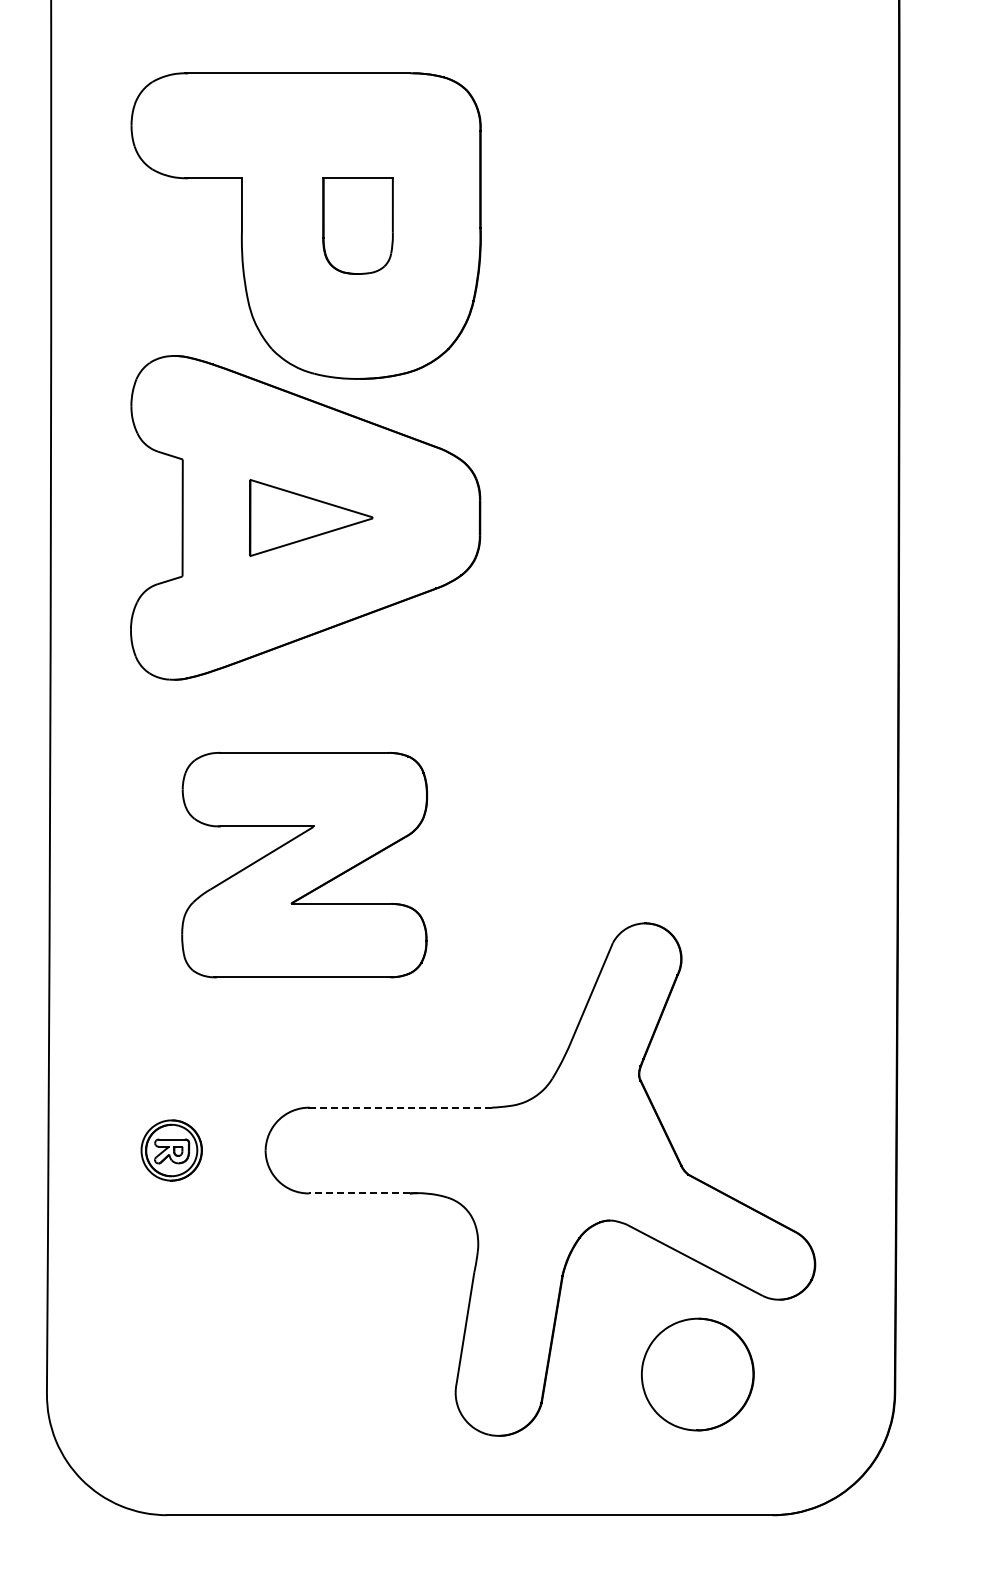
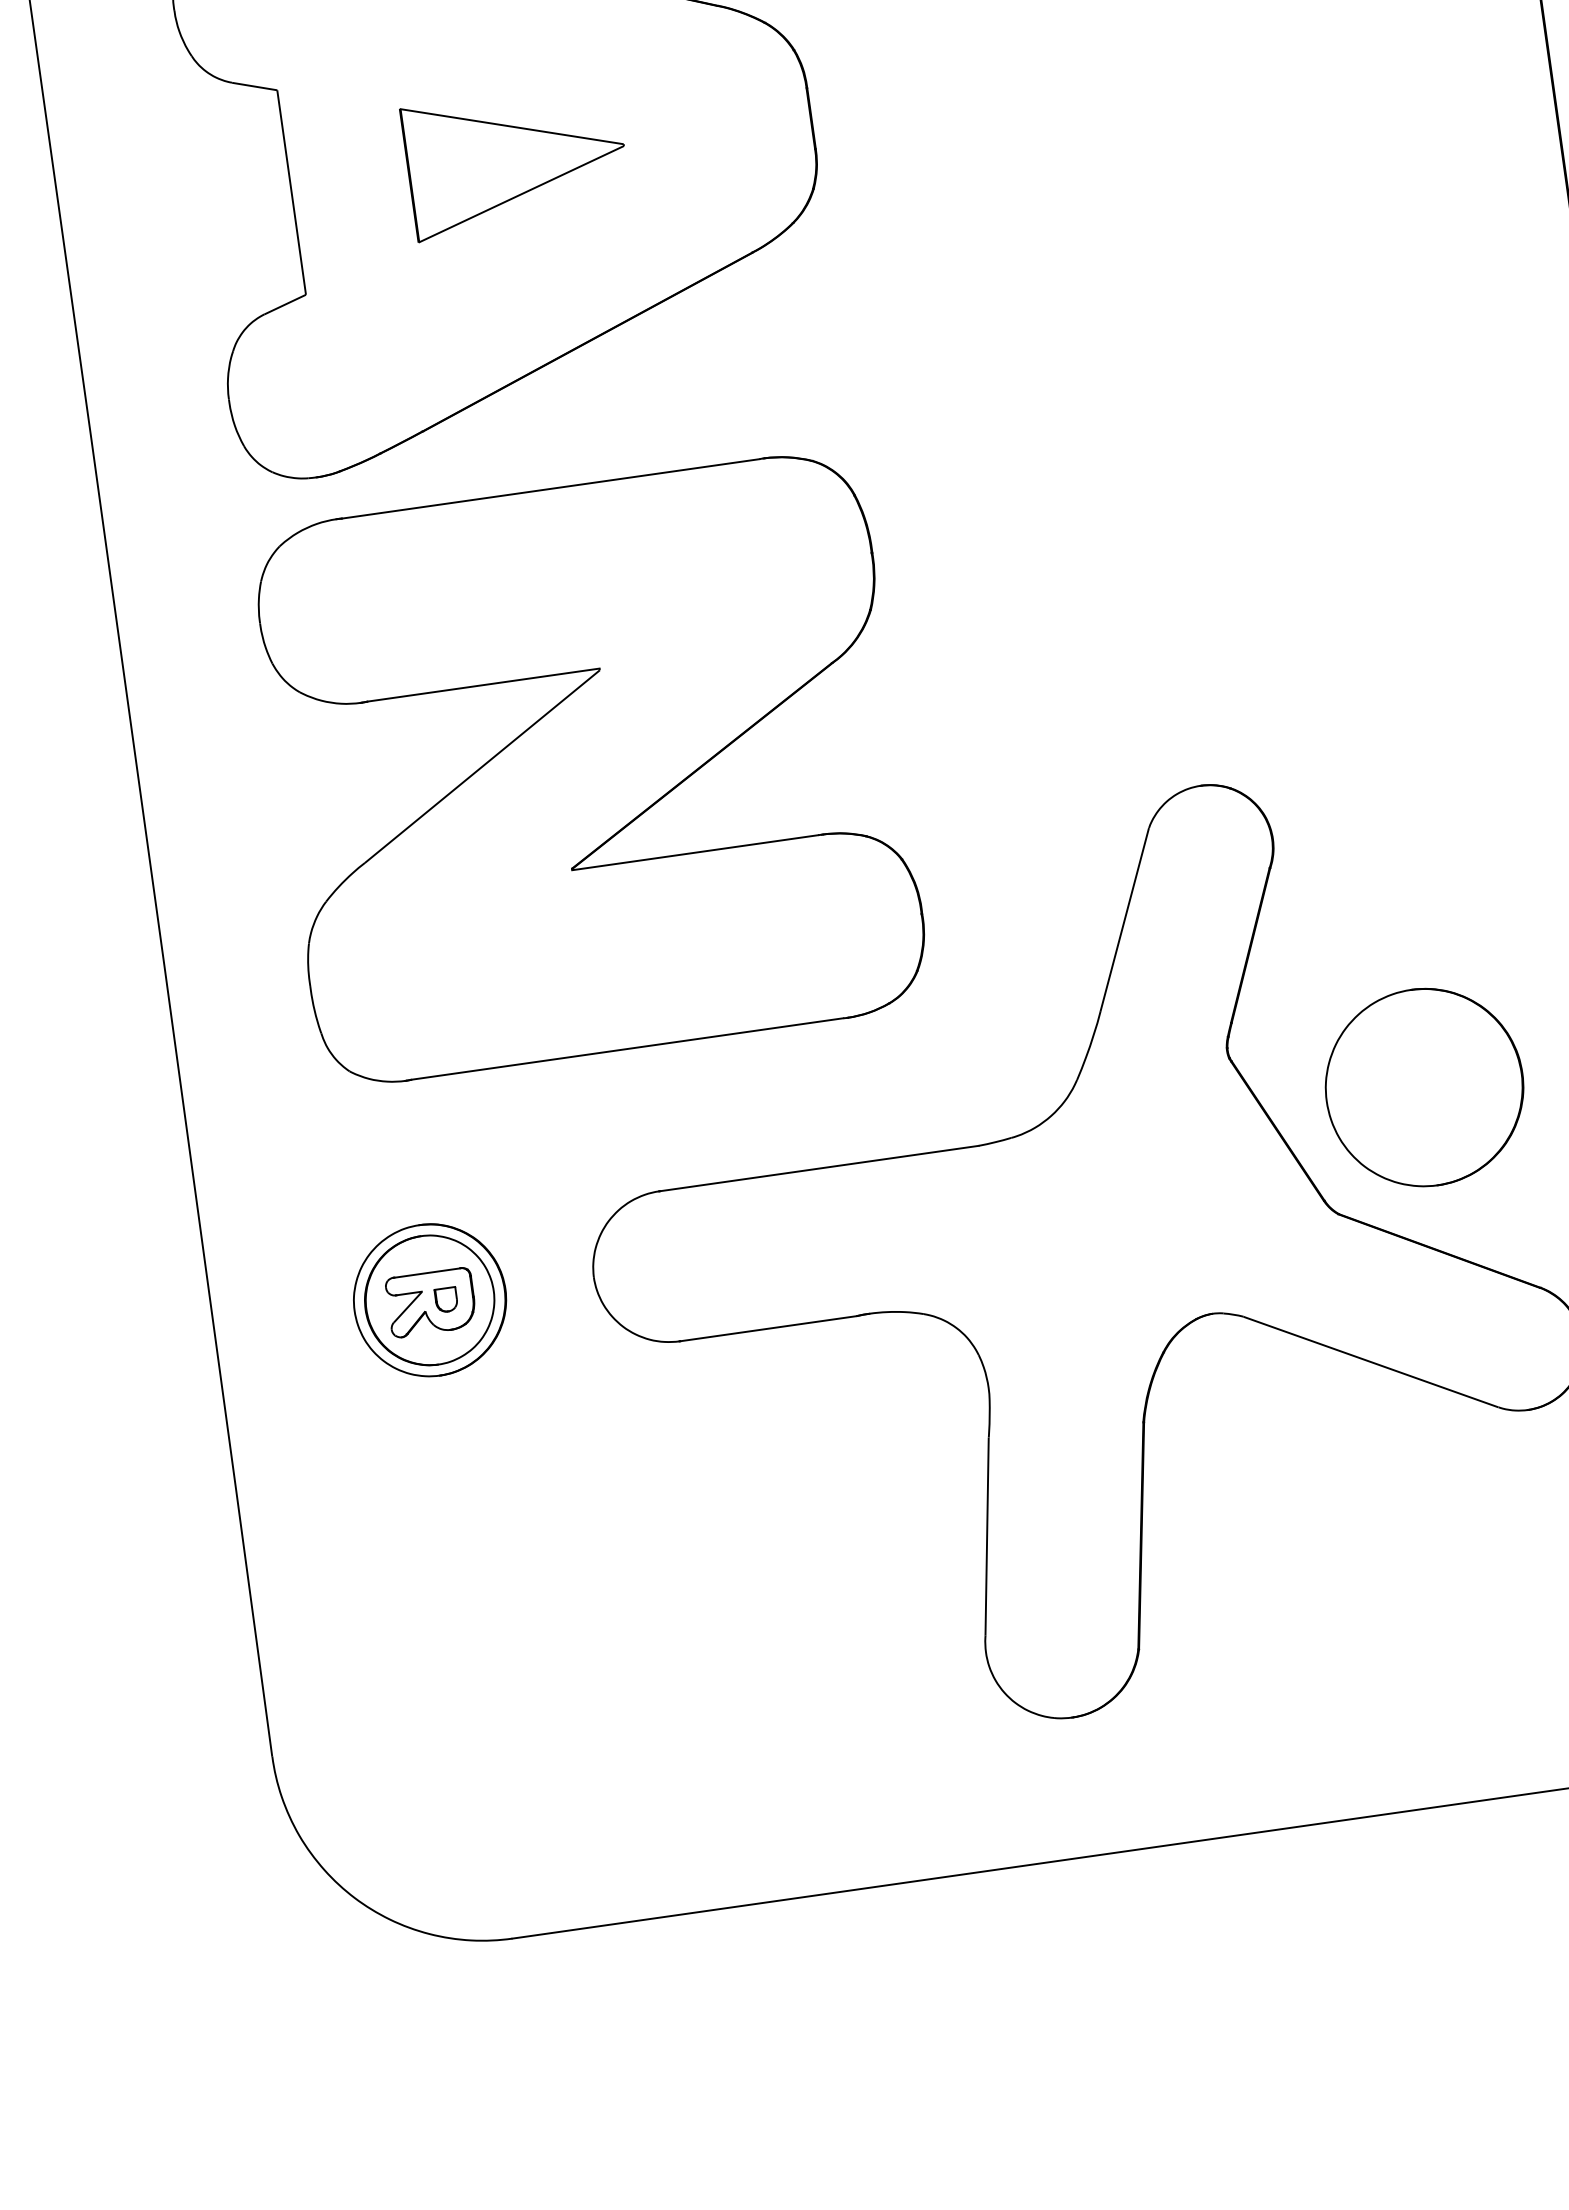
part: (304, 864) -> (590, 767), size x1.43
line: (401, 1107) -> (820, 1168), dashed -> solid
part: (171, 1150) -> (429, 1300), size x1.43
line: (359, 1193) -> (768, 1328), dashed -> solid
part: (697, 1374) -> (1423, 1087), moved

